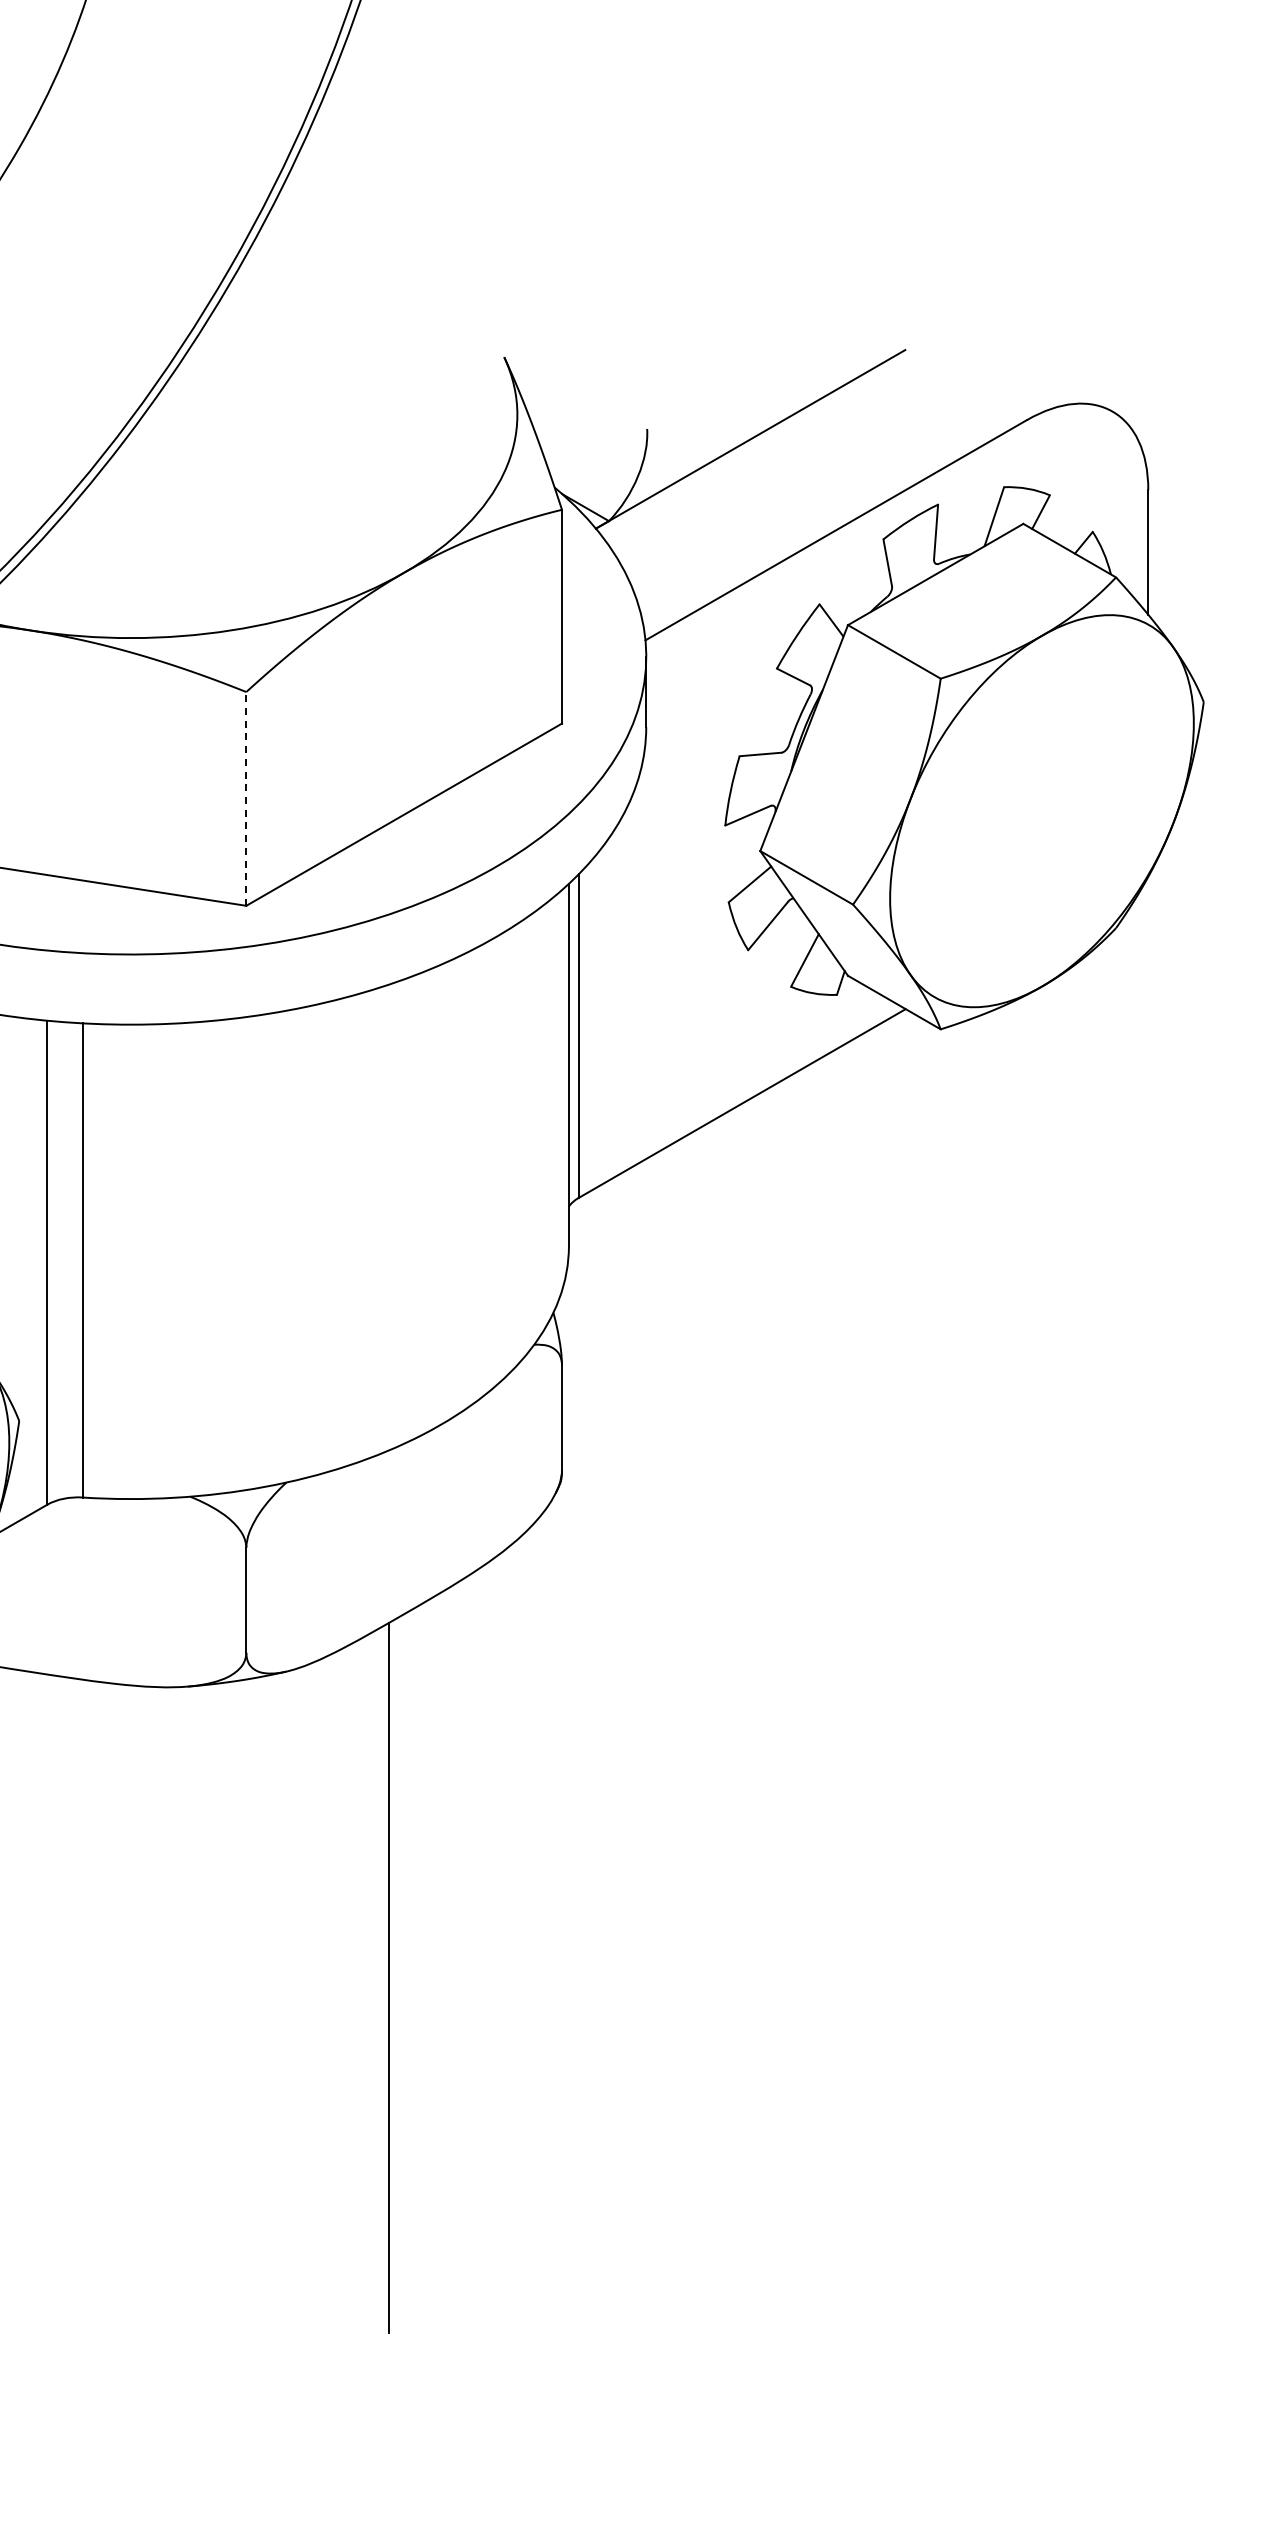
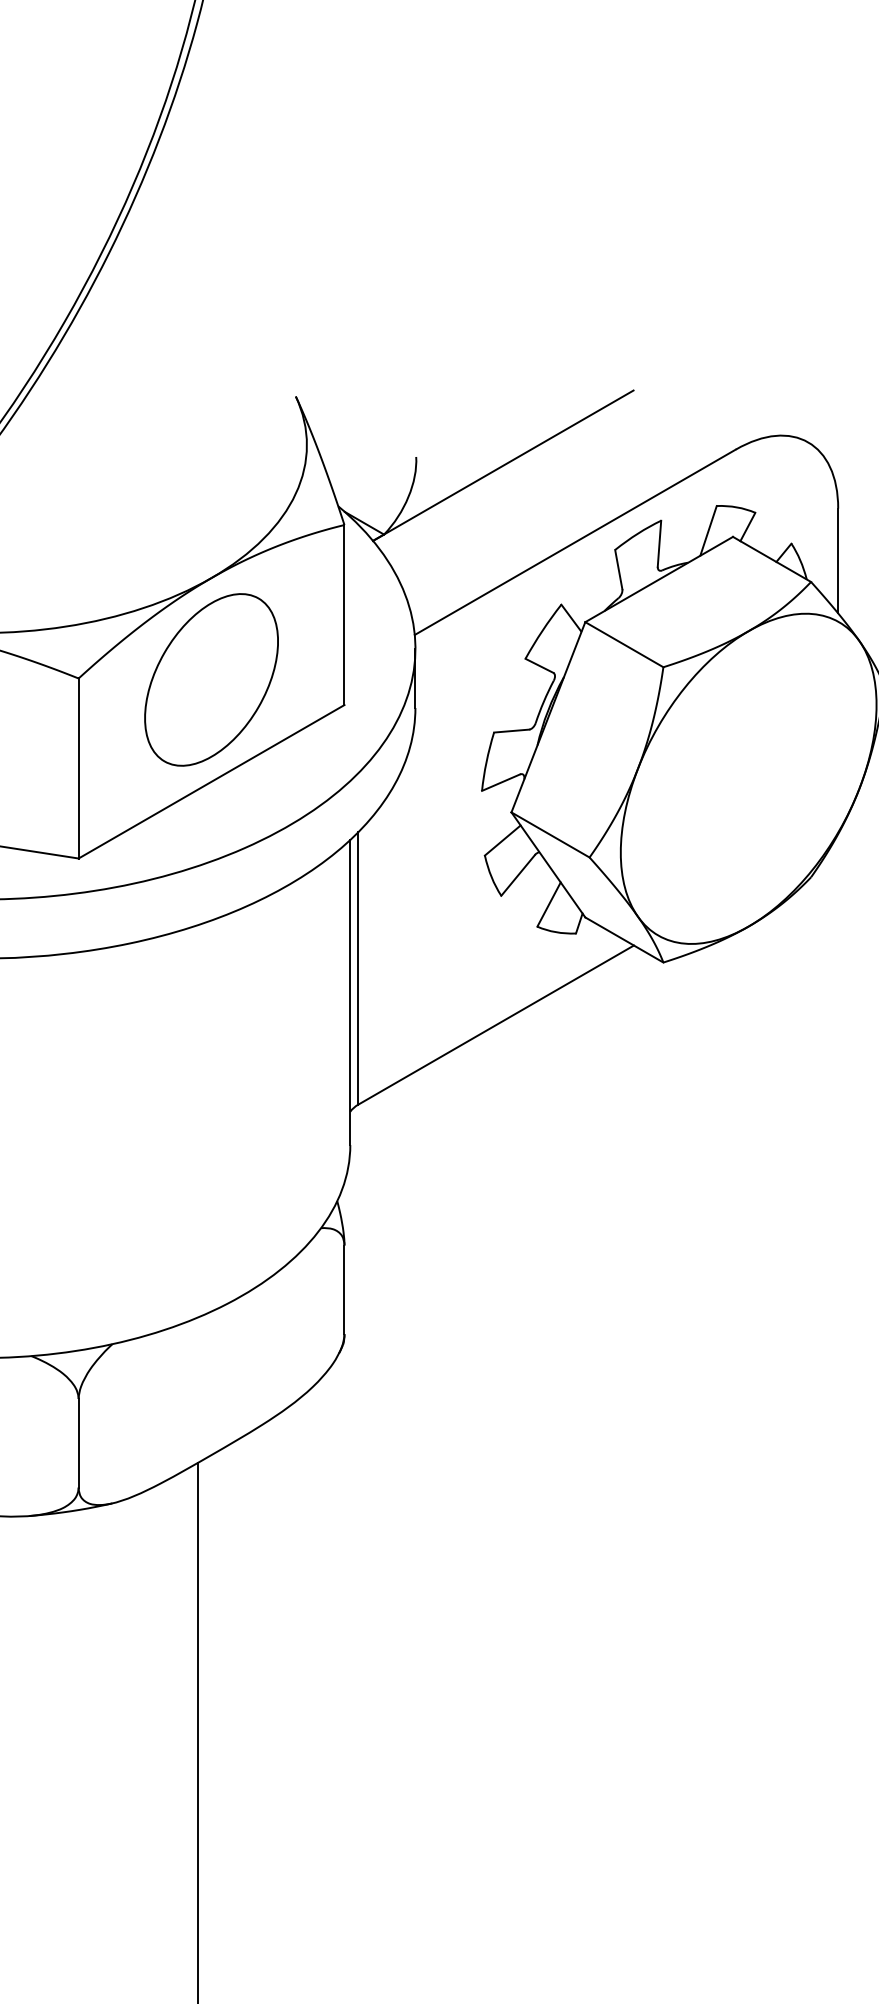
part: (403, 693) -> (211, 679), added
line: (246, 798) -> (78, 768), dashed -> solid

